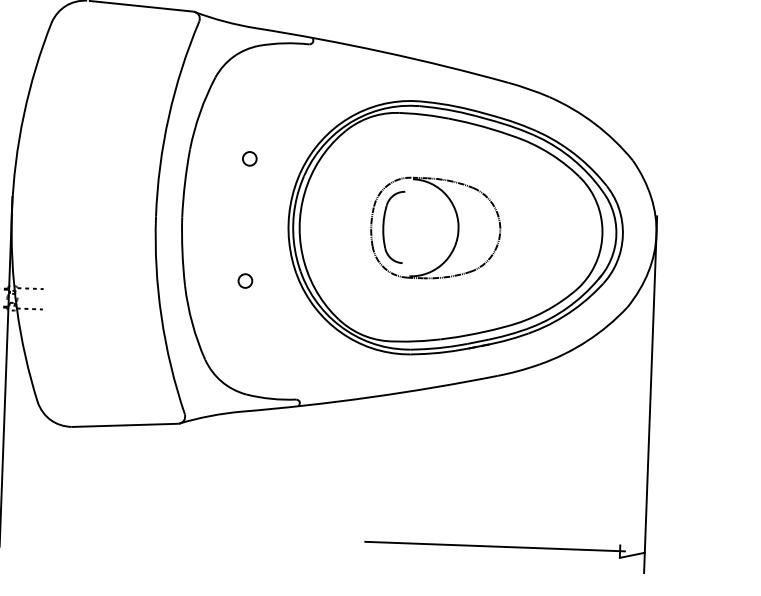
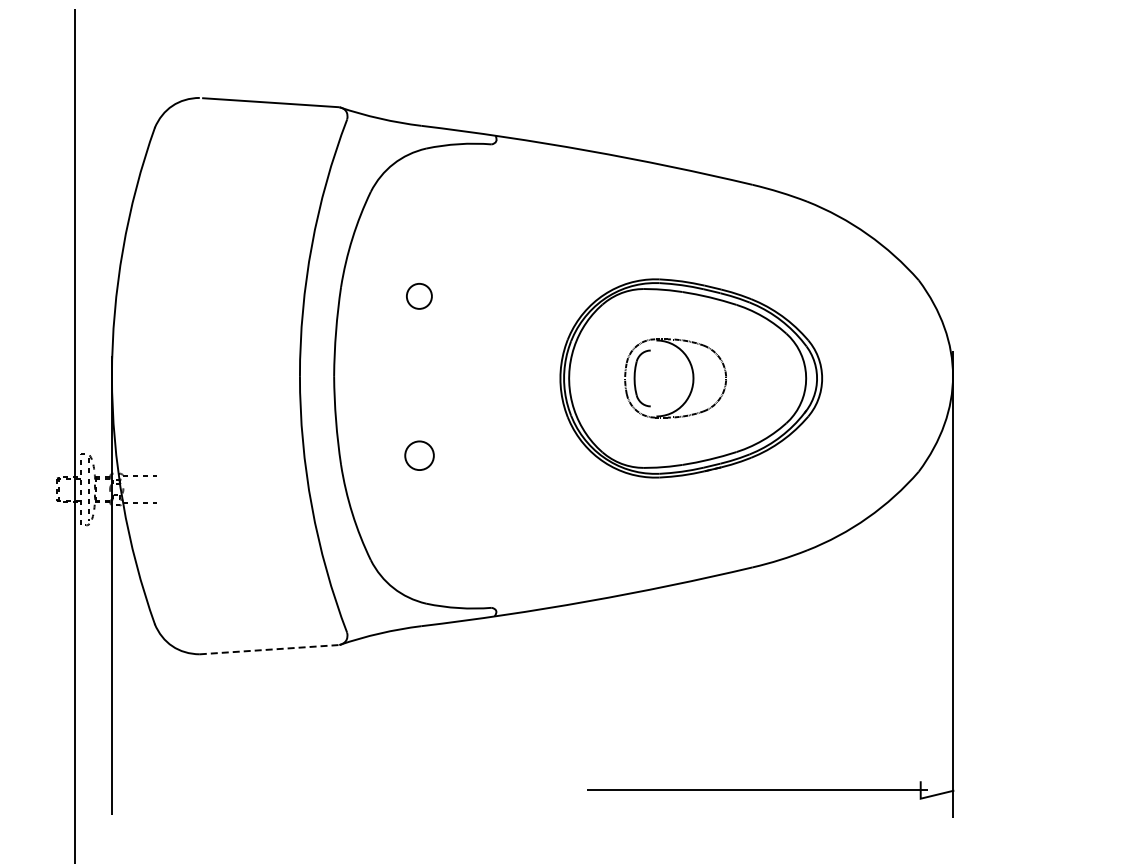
part: (249, 158) -> (419, 296), size x1.4
part: (455, 229) -> (691, 378), size x0.6
part: (245, 280) -> (419, 455), size x1.6
line: (125, 425) -> (269, 649), solid -> dashed

